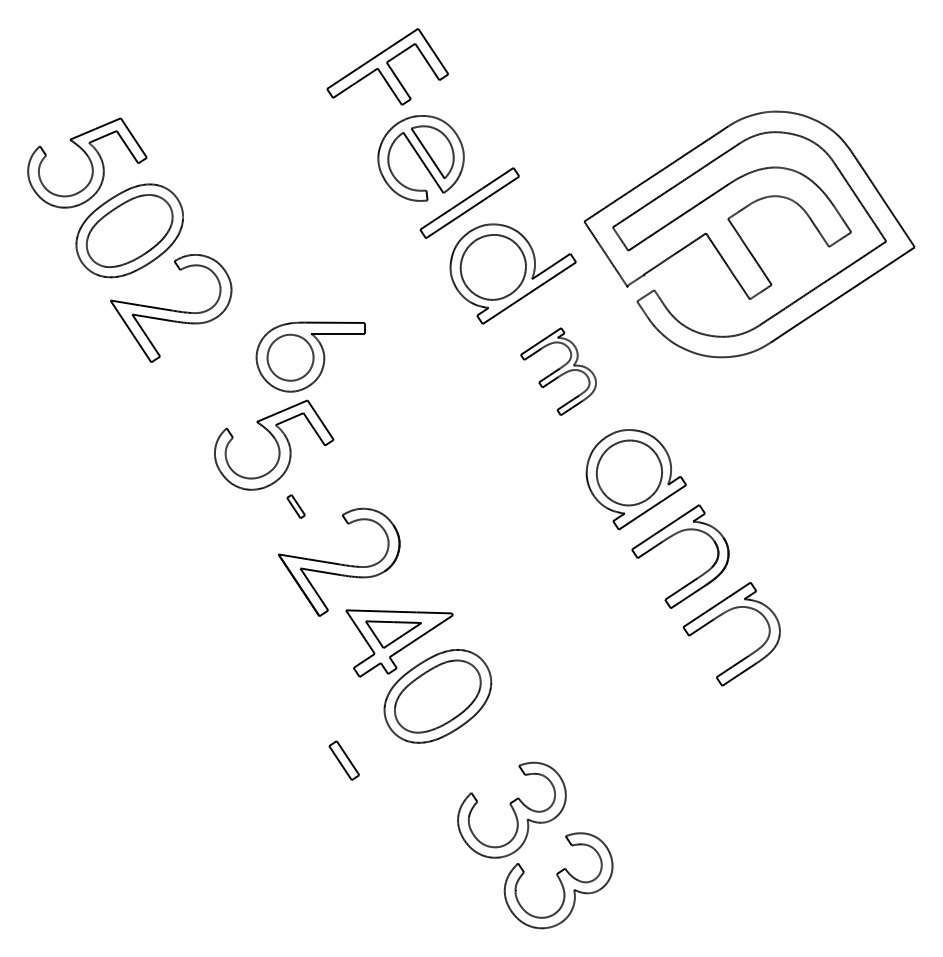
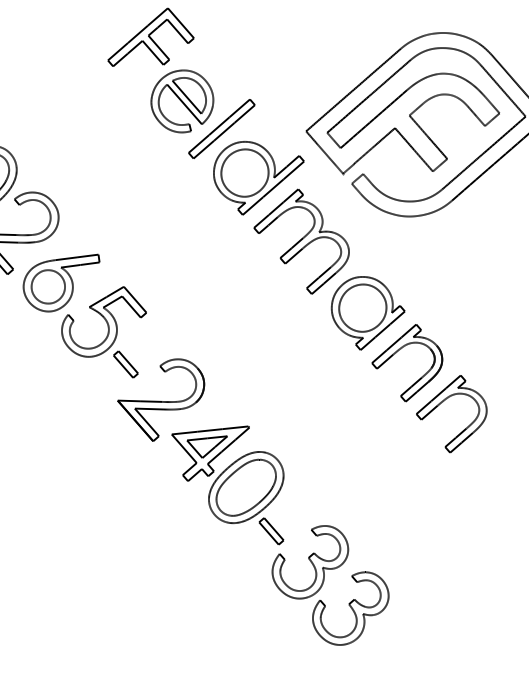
part: (310, 356) -> (62, 284), moved
part: (558, 371) -> (301, 241), size x1.67
part: (295, 506) -> (125, 364), size x1.67
part: (343, 760) -> (270, 531), moved

